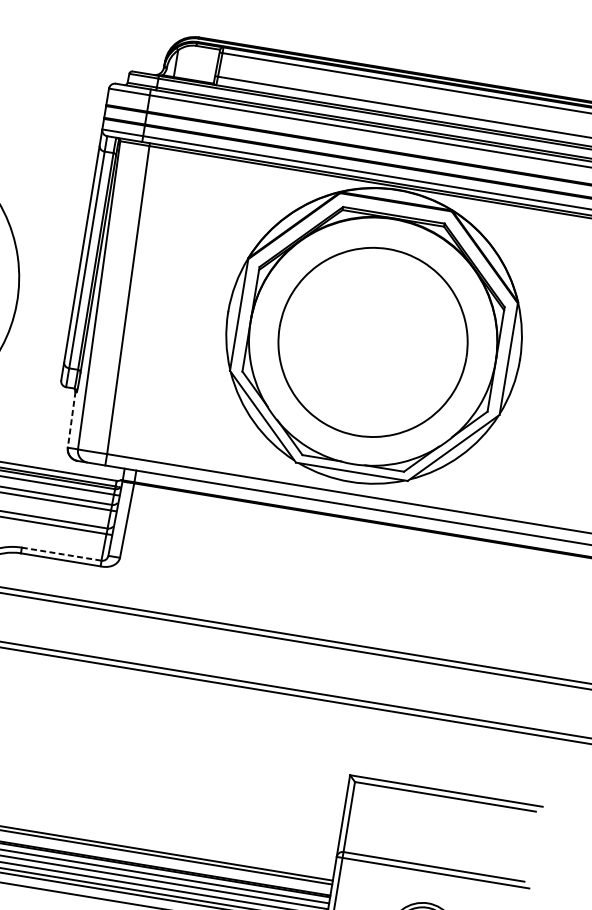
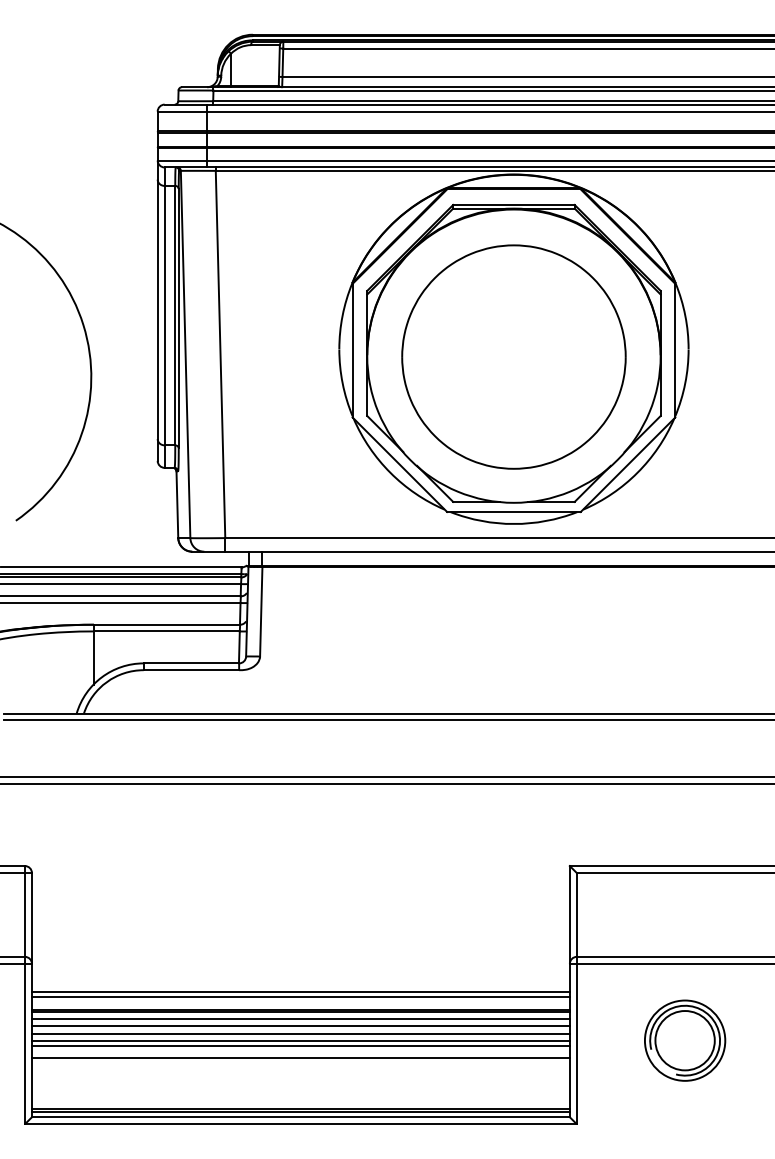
line: (71, 420) -> (177, 505), dashed -> solid
line: (61, 554) -> (191, 663), dashed -> solid

